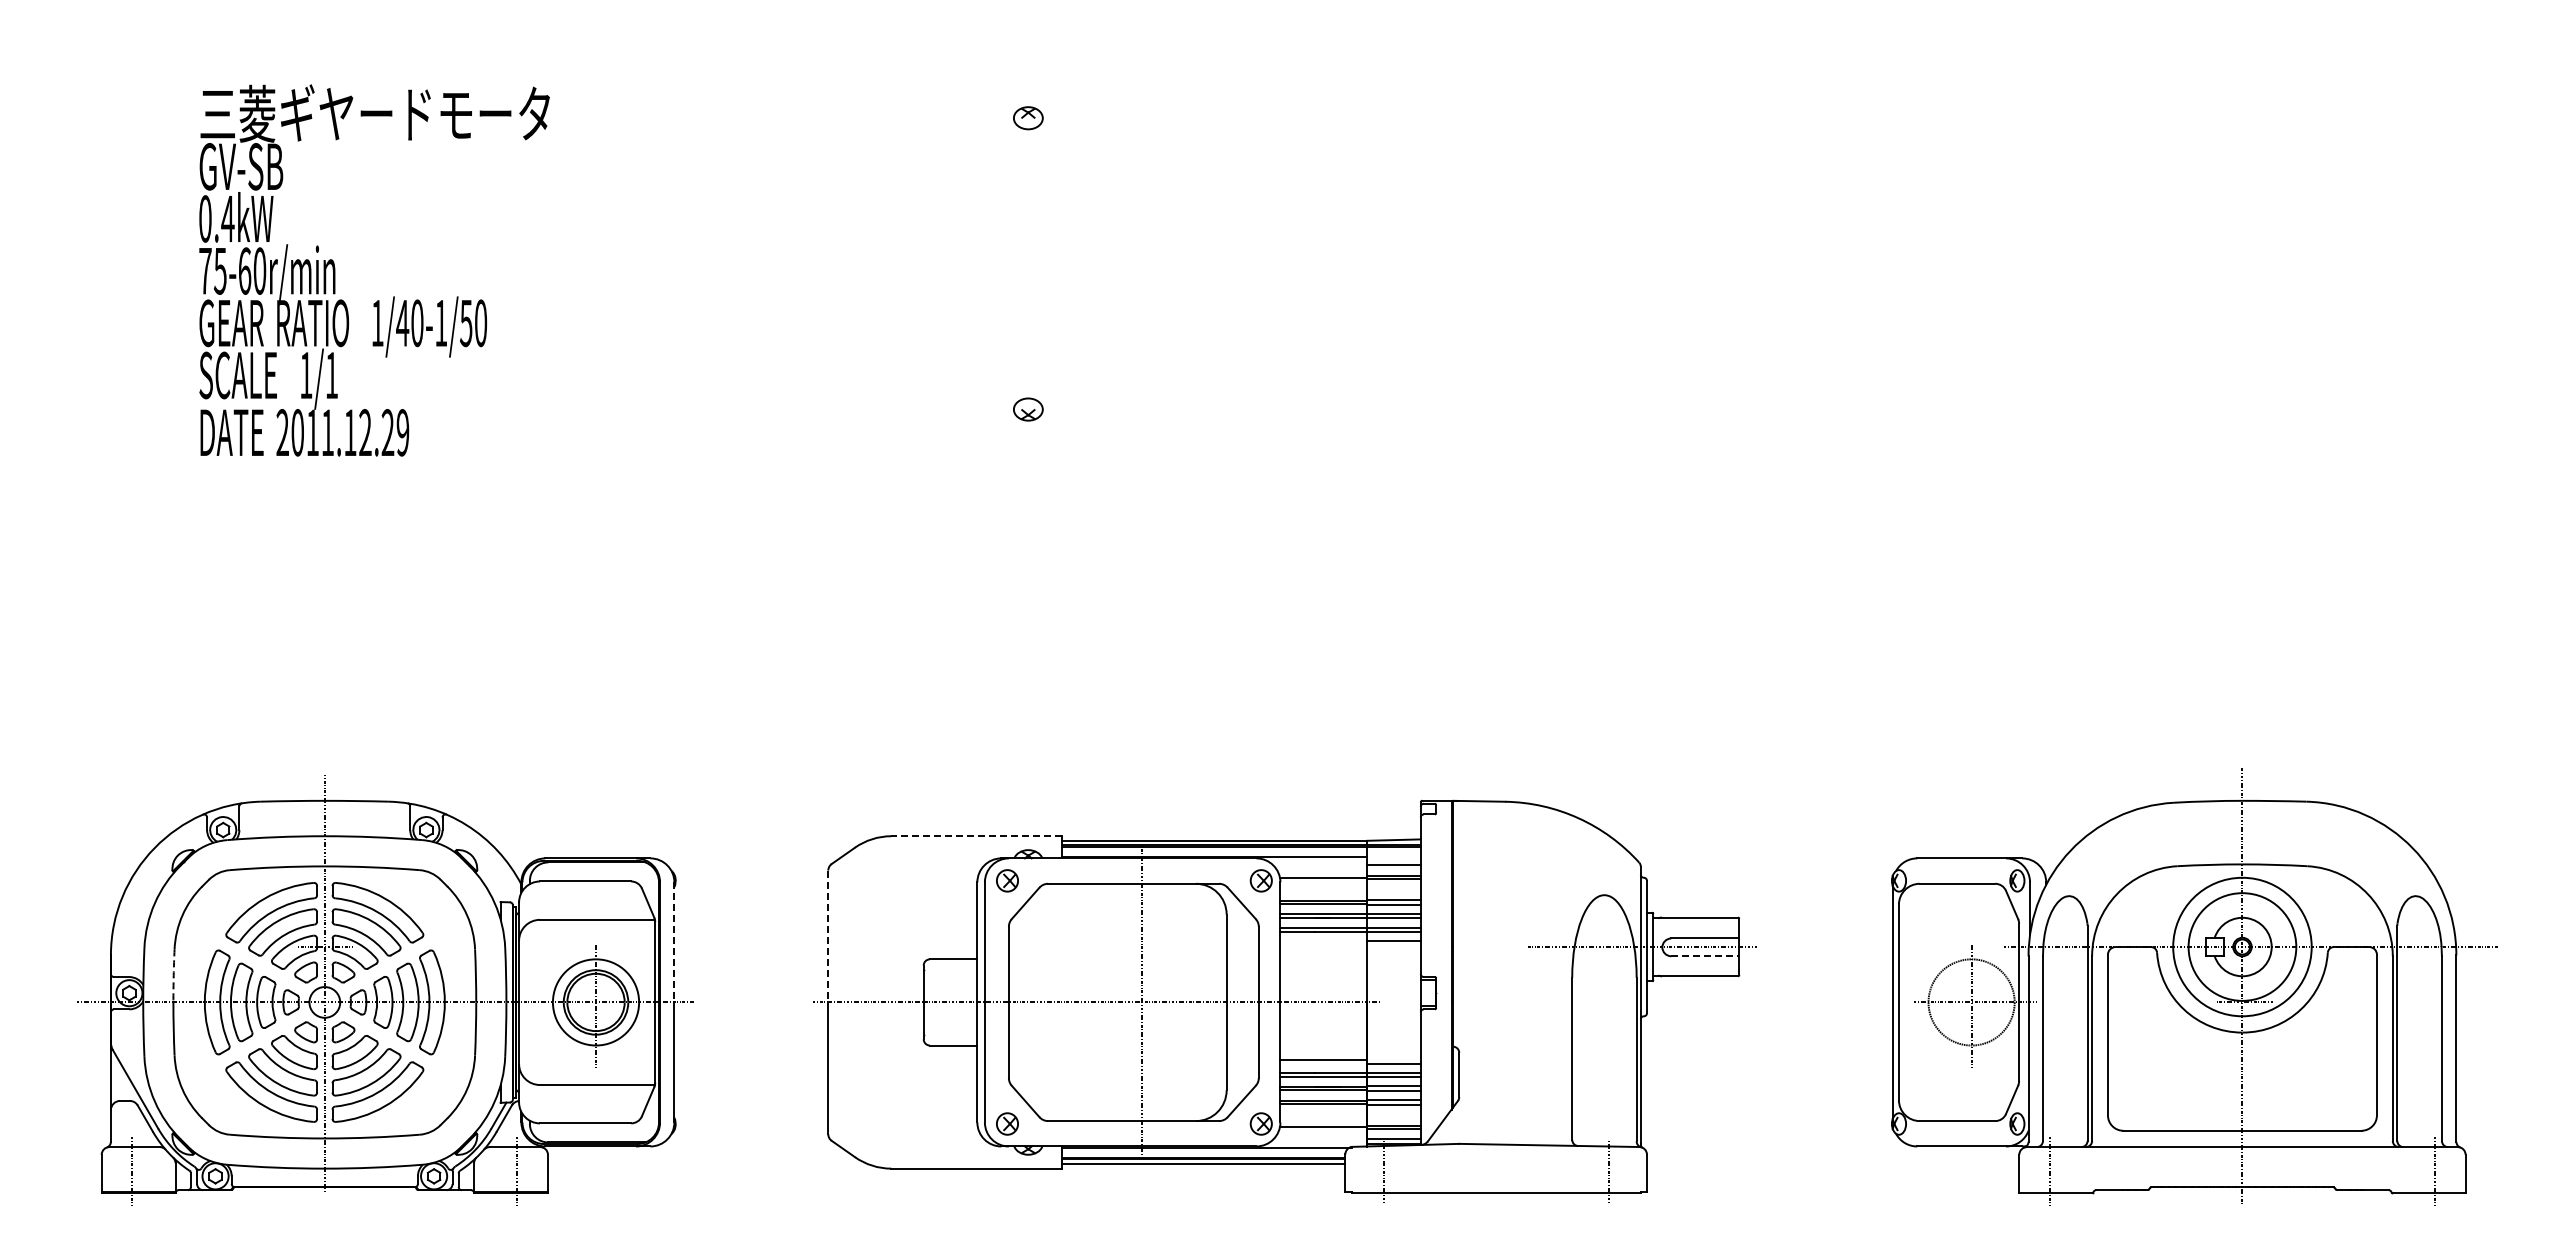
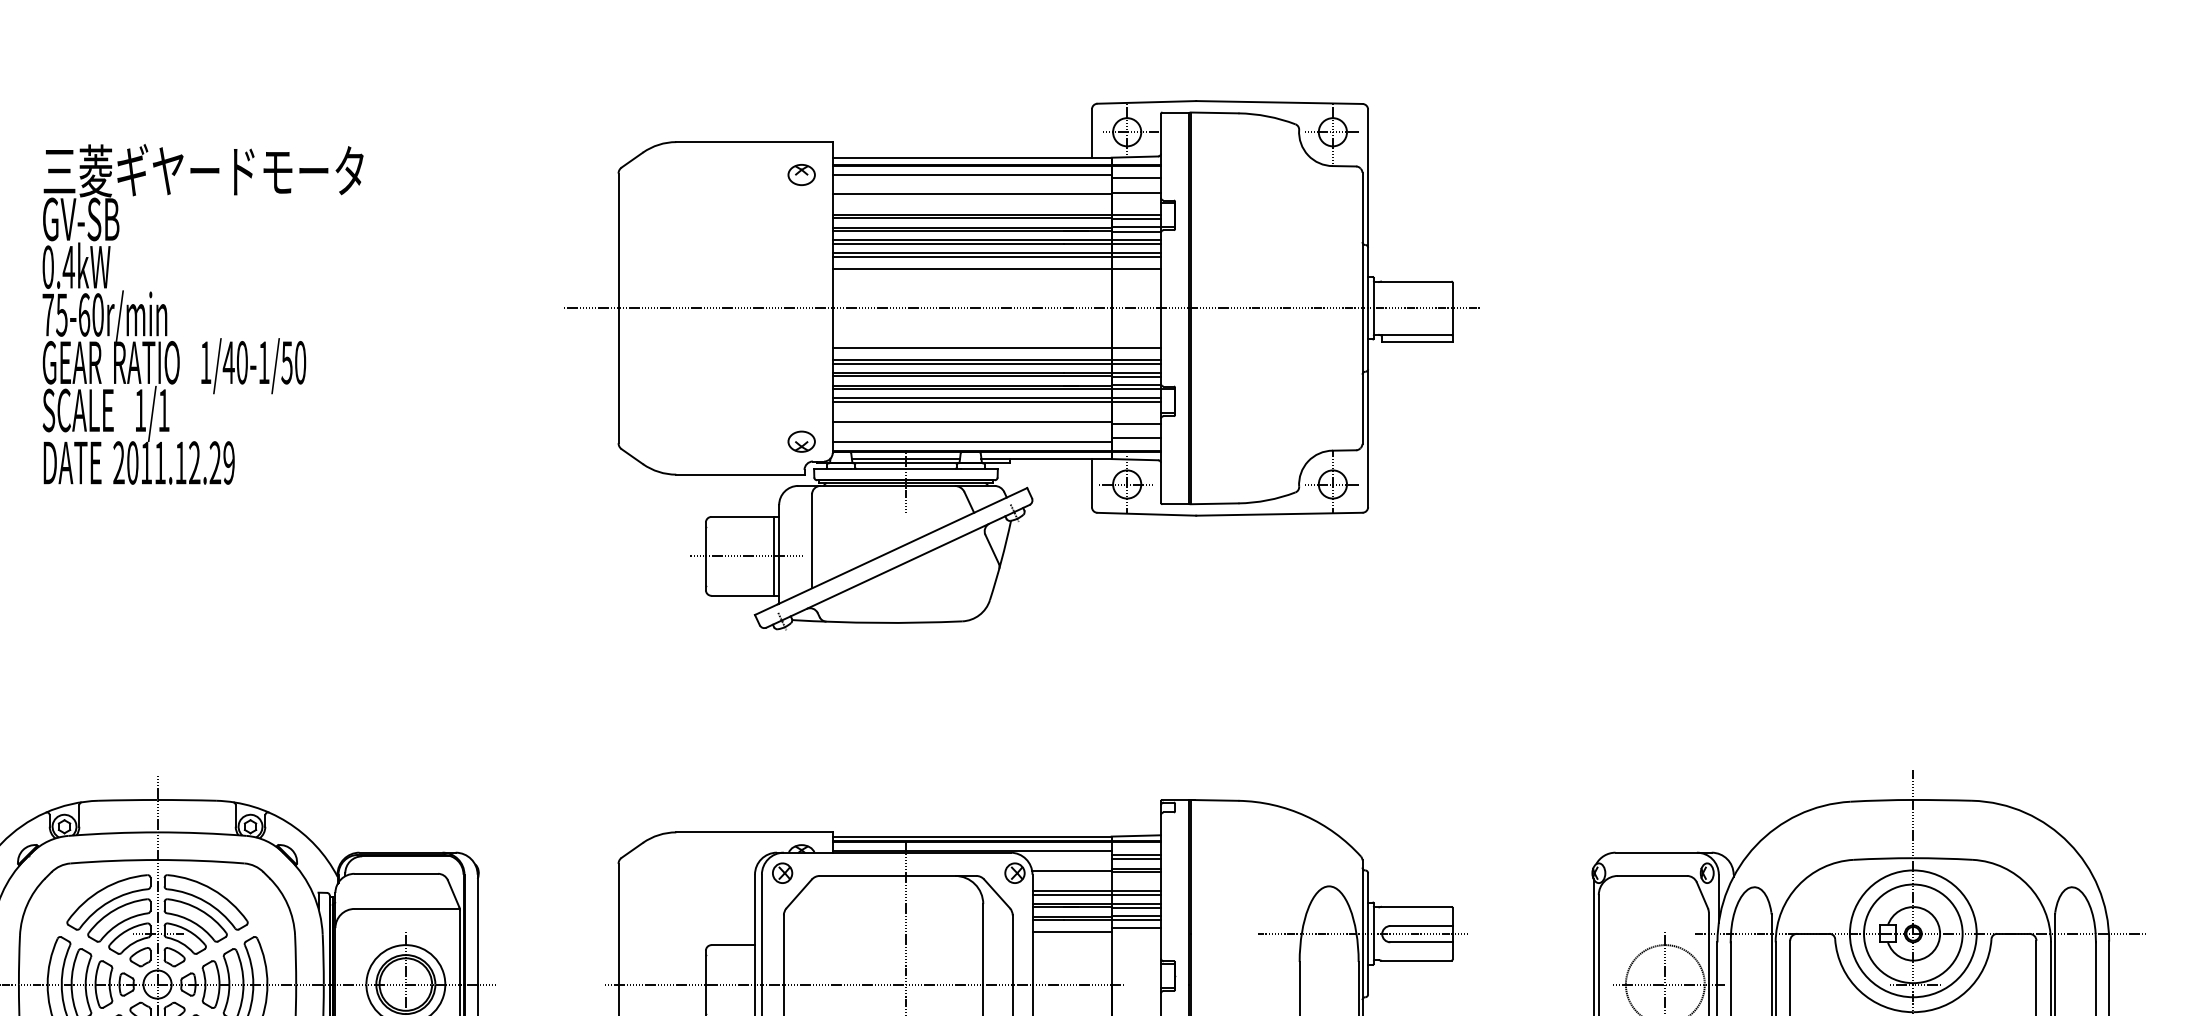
part: (1268, 325) -> (1021, 364), added
line: (976, 836) -> (754, 832), dashed -> solid
line: (1393, 860) -> (1136, 854), added
line: (828, 936) -> (618, 924), dashed -> solid
line: (674, 942) -> (477, 929), dashed -> solid
line: (1323, 944) -> (1071, 931), added
line: (1705, 956) -> (1421, 942), dashed -> solid
arc: (173, 975) -> (18, 959), dashed -> solid

